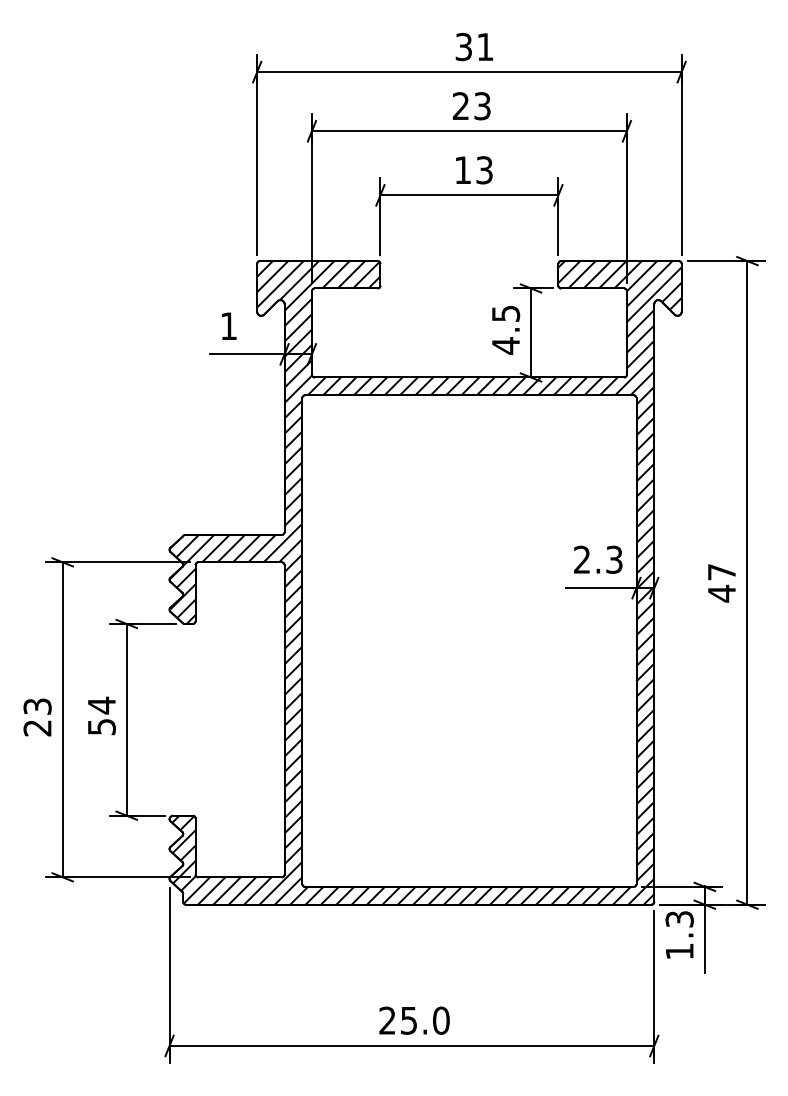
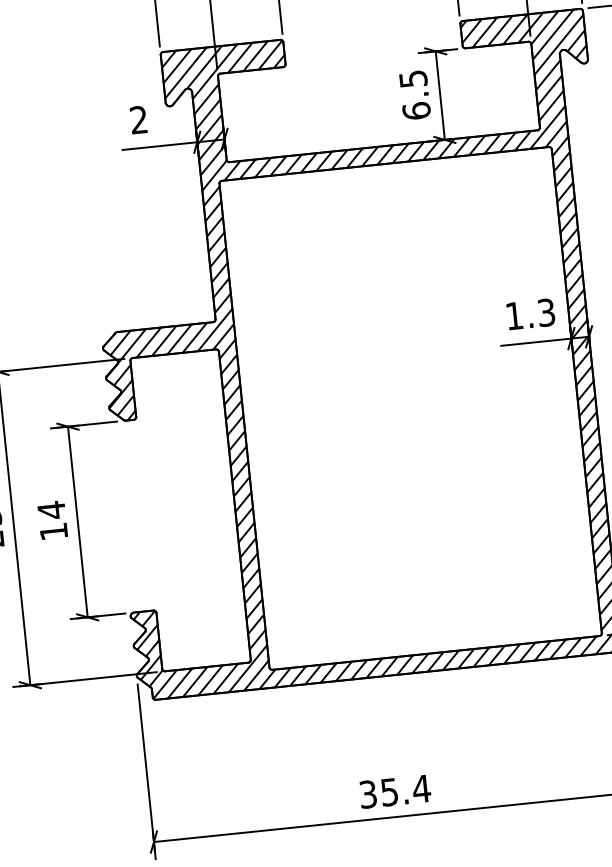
text: (228, 325) -> (138, 119), 1 -> 2
text: (505, 345) -> (416, 110), 4.5 -> 6.5
text: (581, 559) -> (513, 315), 2.3 -> 1.3
text: (101, 727) -> (53, 532), 54 -> 14
text: (414, 1020) -> (395, 791), 25.0 -> 35.4

